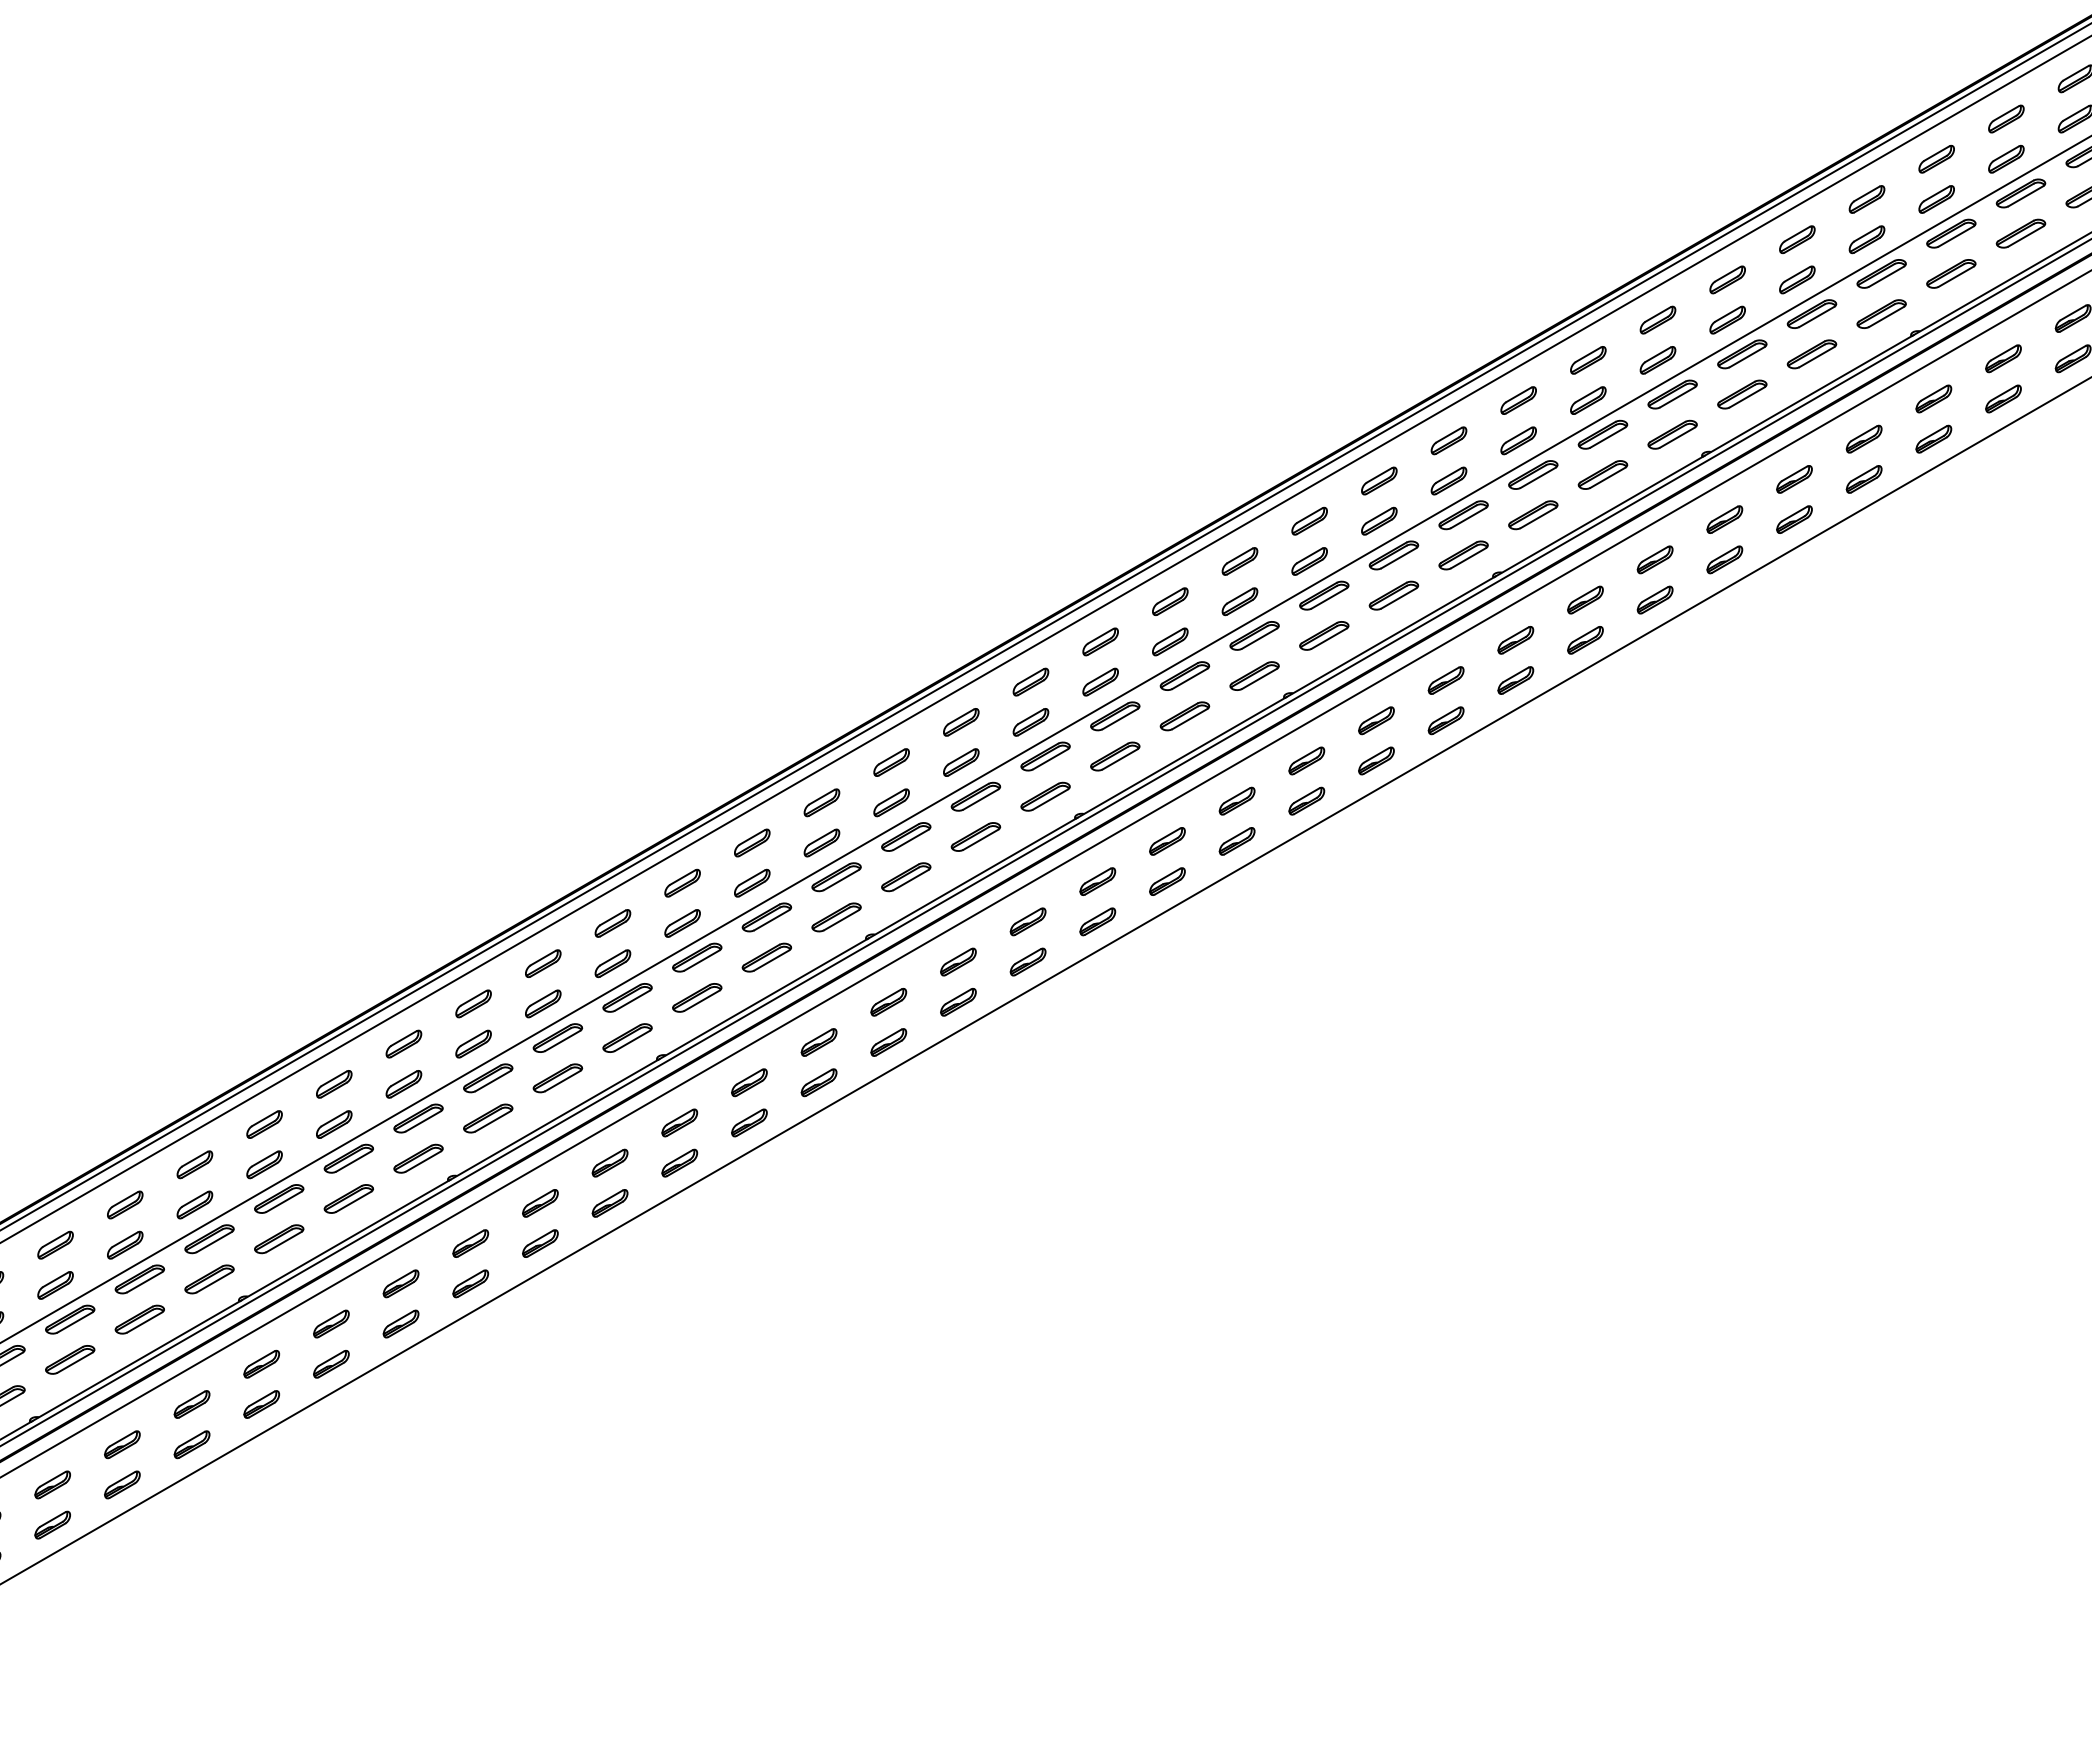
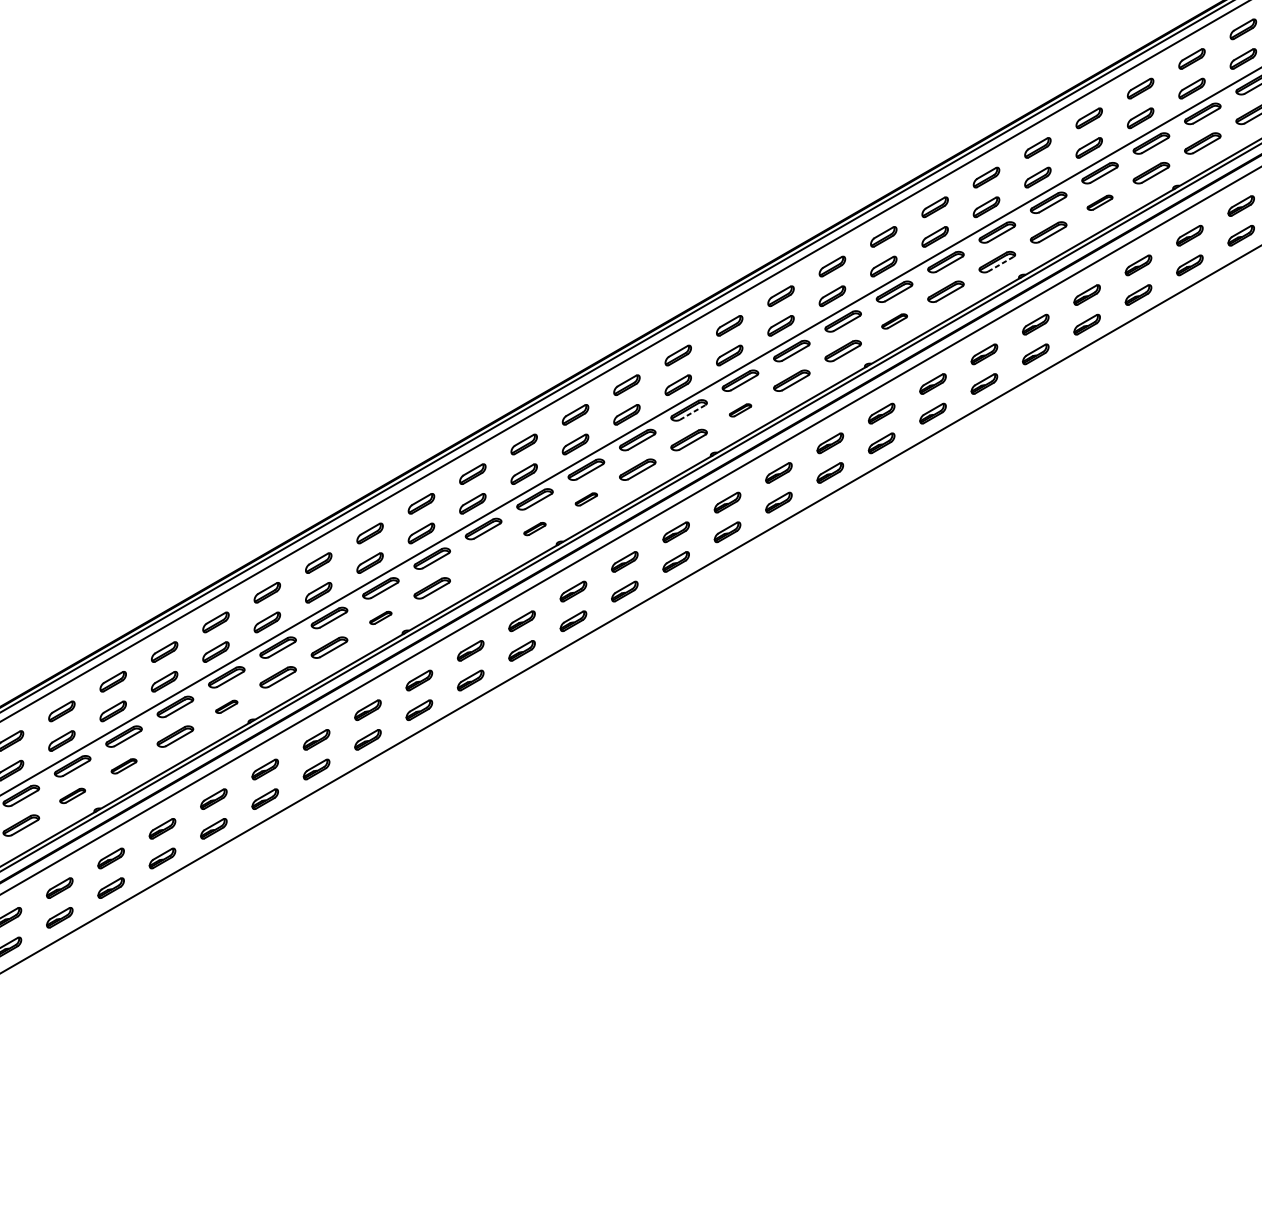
part: (1602, 474) -> (1099, 202), size x0.7
line: (1468, 558) -> (1000, 264), solid -> dashed
part: (1324, 635) -> (894, 321), size x0.7
part: (1115, 756) -> (740, 410), size x0.6
line: (1050, 759) -> (692, 412), solid -> dashed
part: (906, 877) -> (586, 499), size x0.6
part: (836, 917) -> (534, 529), size x0.6
part: (766, 957) -> (483, 558), removed
part: (627, 1037) -> (380, 617), size x0.6
part: (418, 1158) -> (226, 706), size x0.6
part: (279, 1239) -> (124, 766), size x0.7
part: (209, 1279) -> (72, 795), size x0.7

